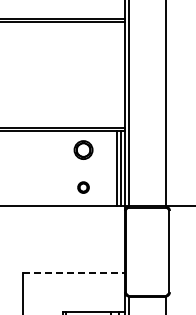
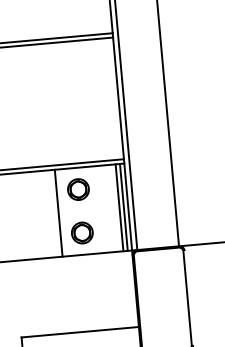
line: (64, 168) -> (58, 212), added
part: (83, 187) -> (82, 232), size x1.67
line: (74, 272) -> (80, 332), dashed -> solid

